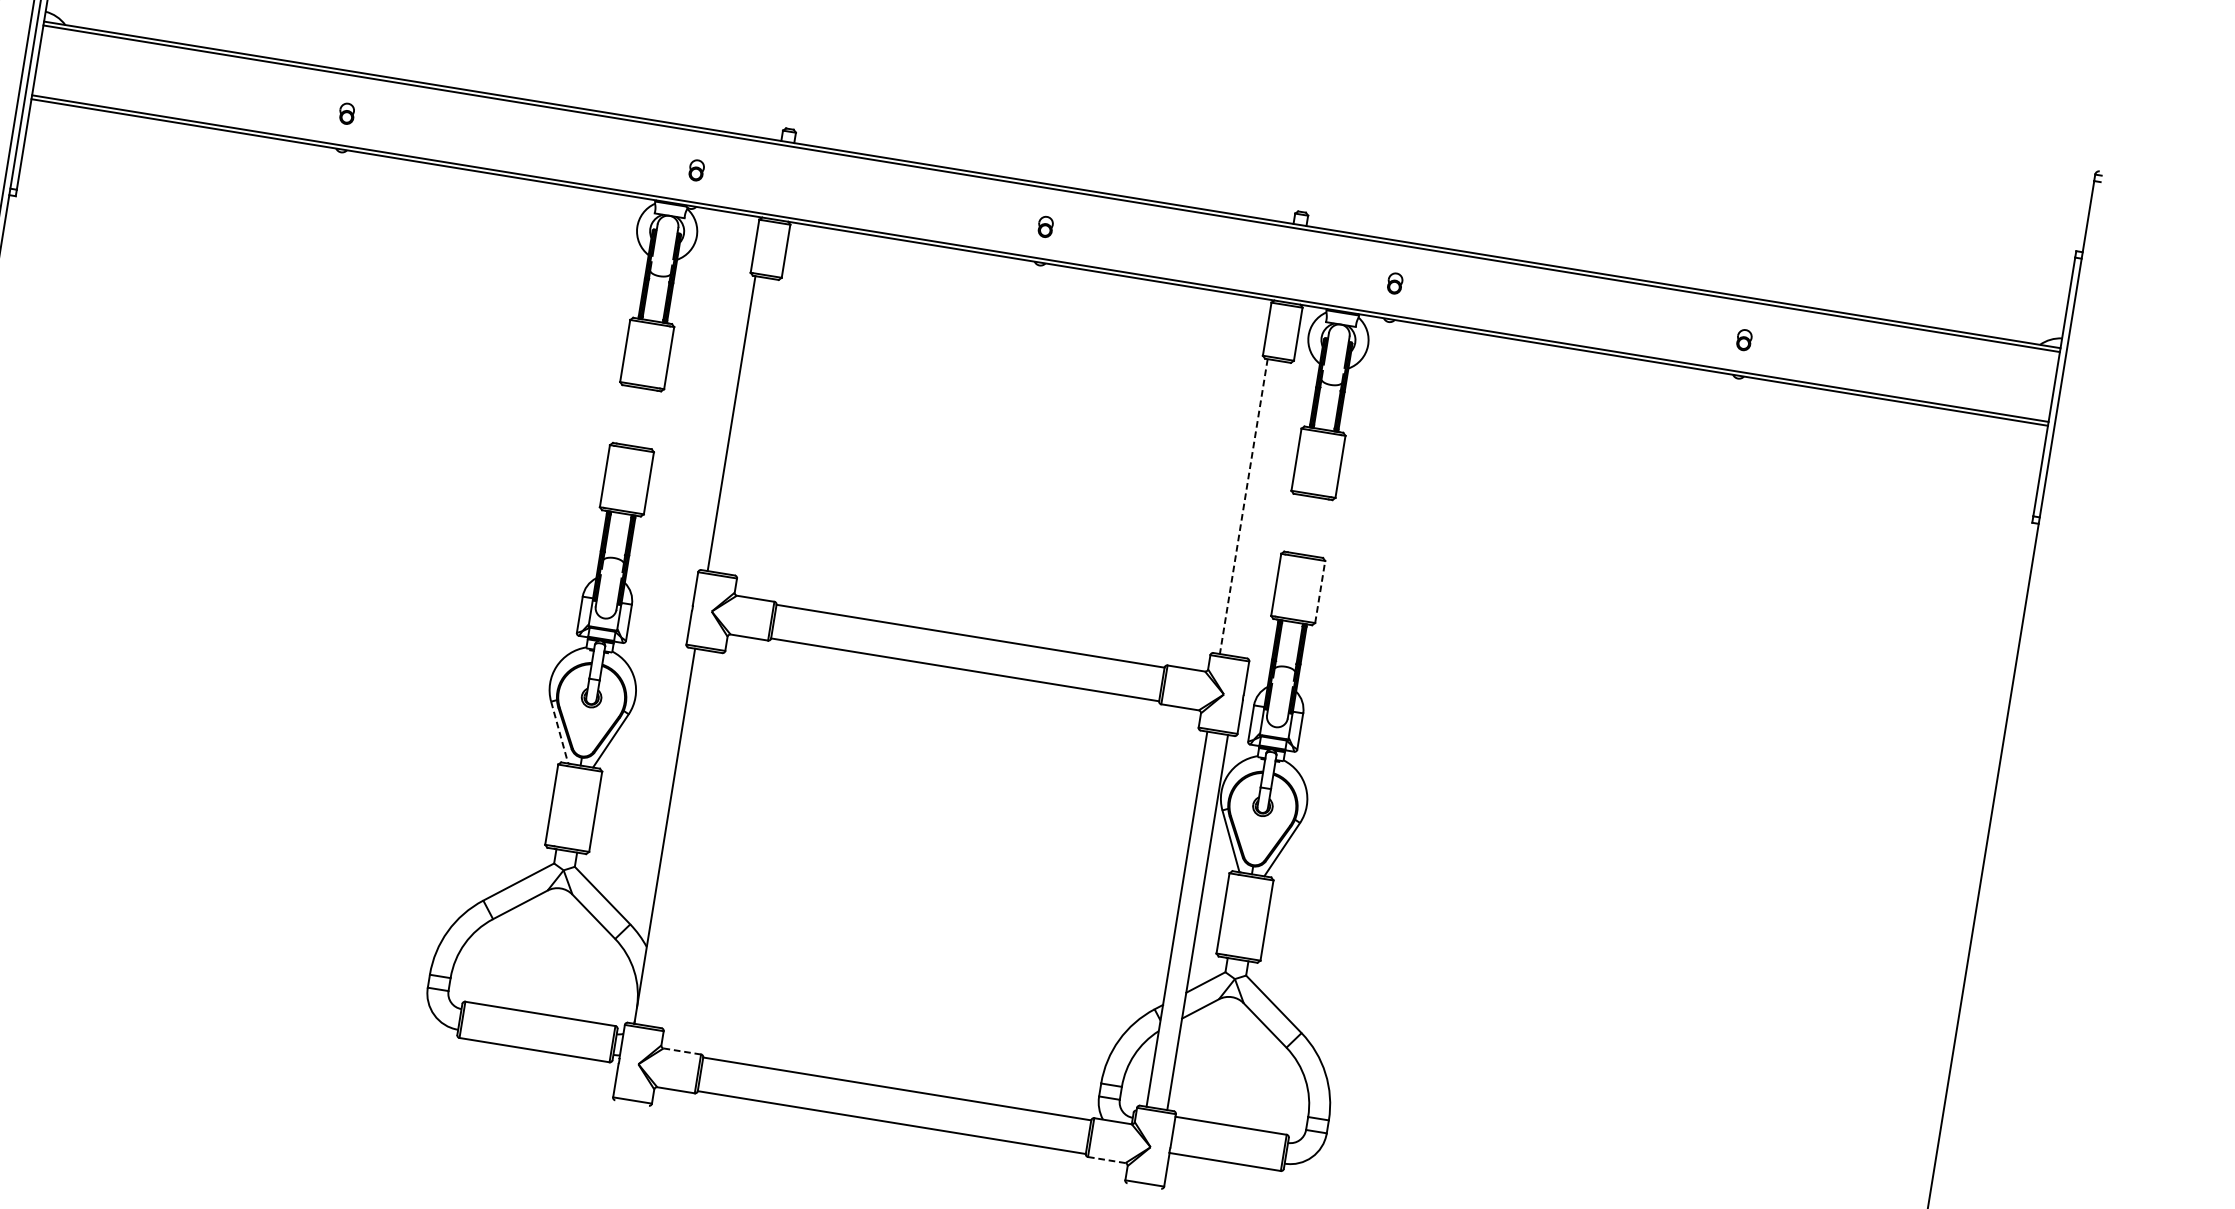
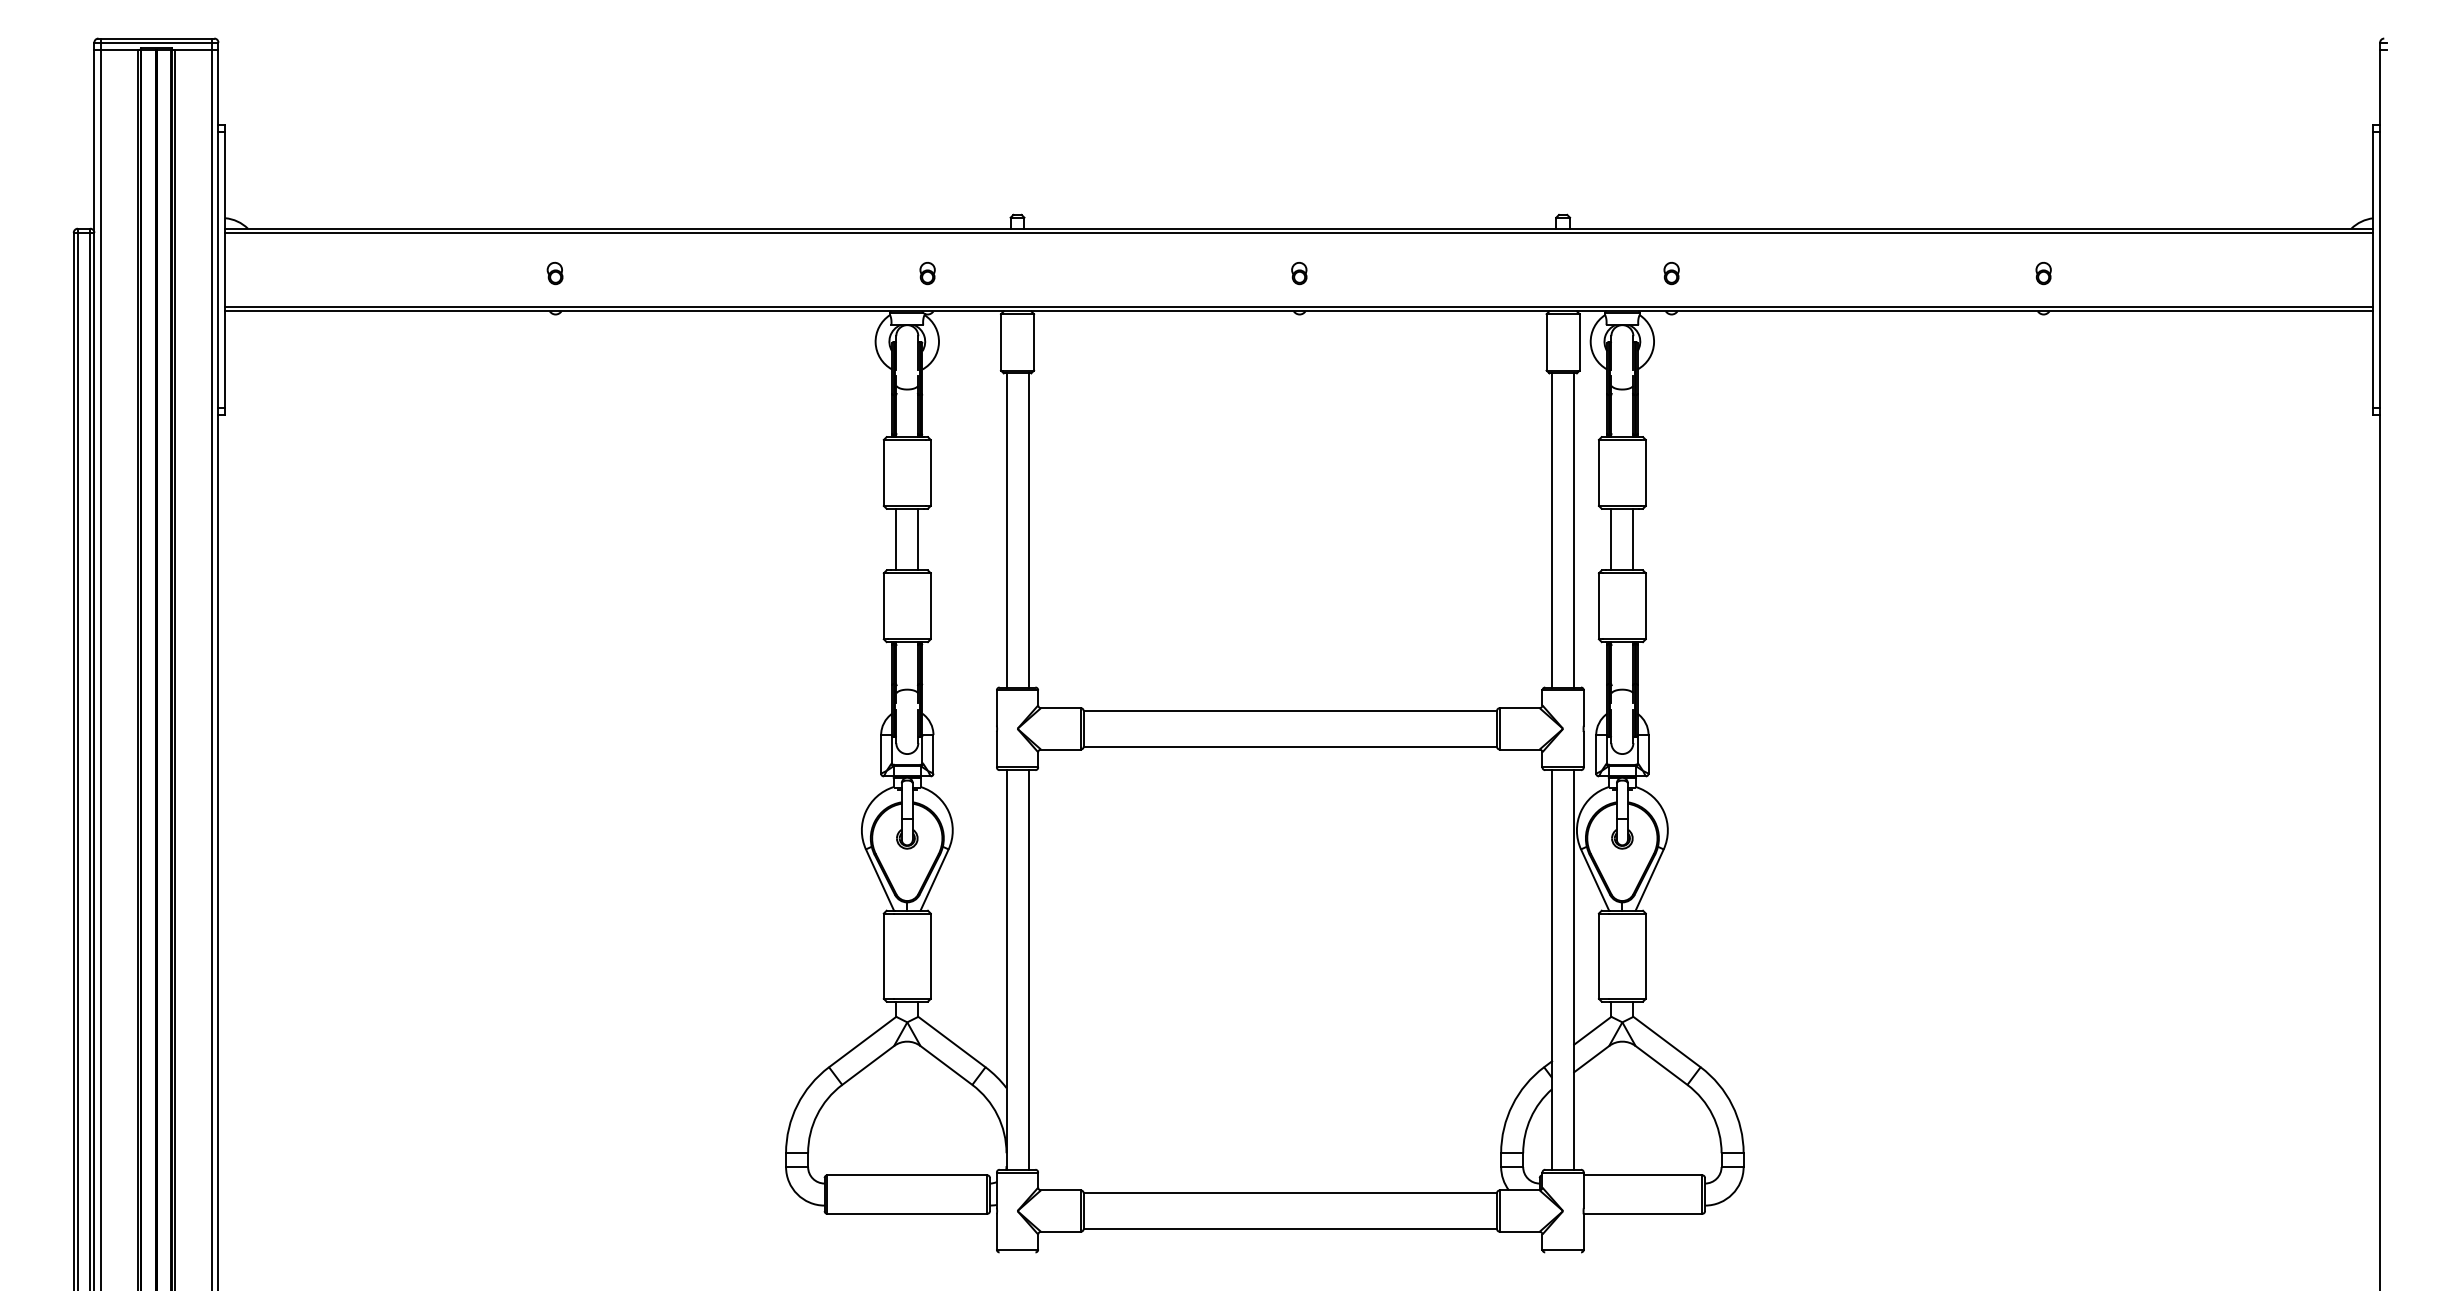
line: (626, 415) -> (896, 539), added
line: (647, 418) -> (918, 539), added
line: (752, 427) -> (1028, 530), added
line: (1244, 506) -> (1552, 530), dashed -> solid
line: (1264, 510) -> (1574, 530), added
line: (1298, 524) -> (1611, 539), added
line: (1318, 527) -> (1633, 539), added
line: (1320, 591) -> (1645, 605), dashed -> solid
line: (560, 733) -> (880, 880), dashed -> solid
line: (685, 839) -> (1028, 969), added
line: (681, 1051) -> (1060, 1190), dashed -> solid
line: (1106, 1159) -> (1519, 1231), dashed -> solid

